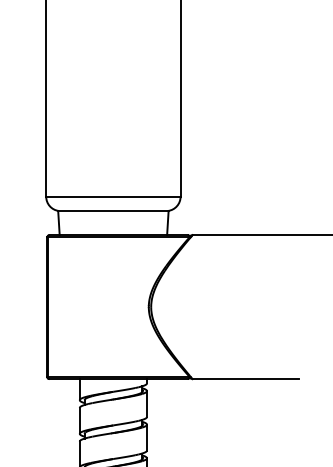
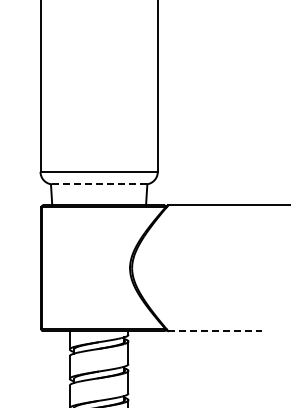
line: (112, 211) -> (98, 184), solid -> dashed
line: (245, 379) -> (214, 331), solid -> dashed

